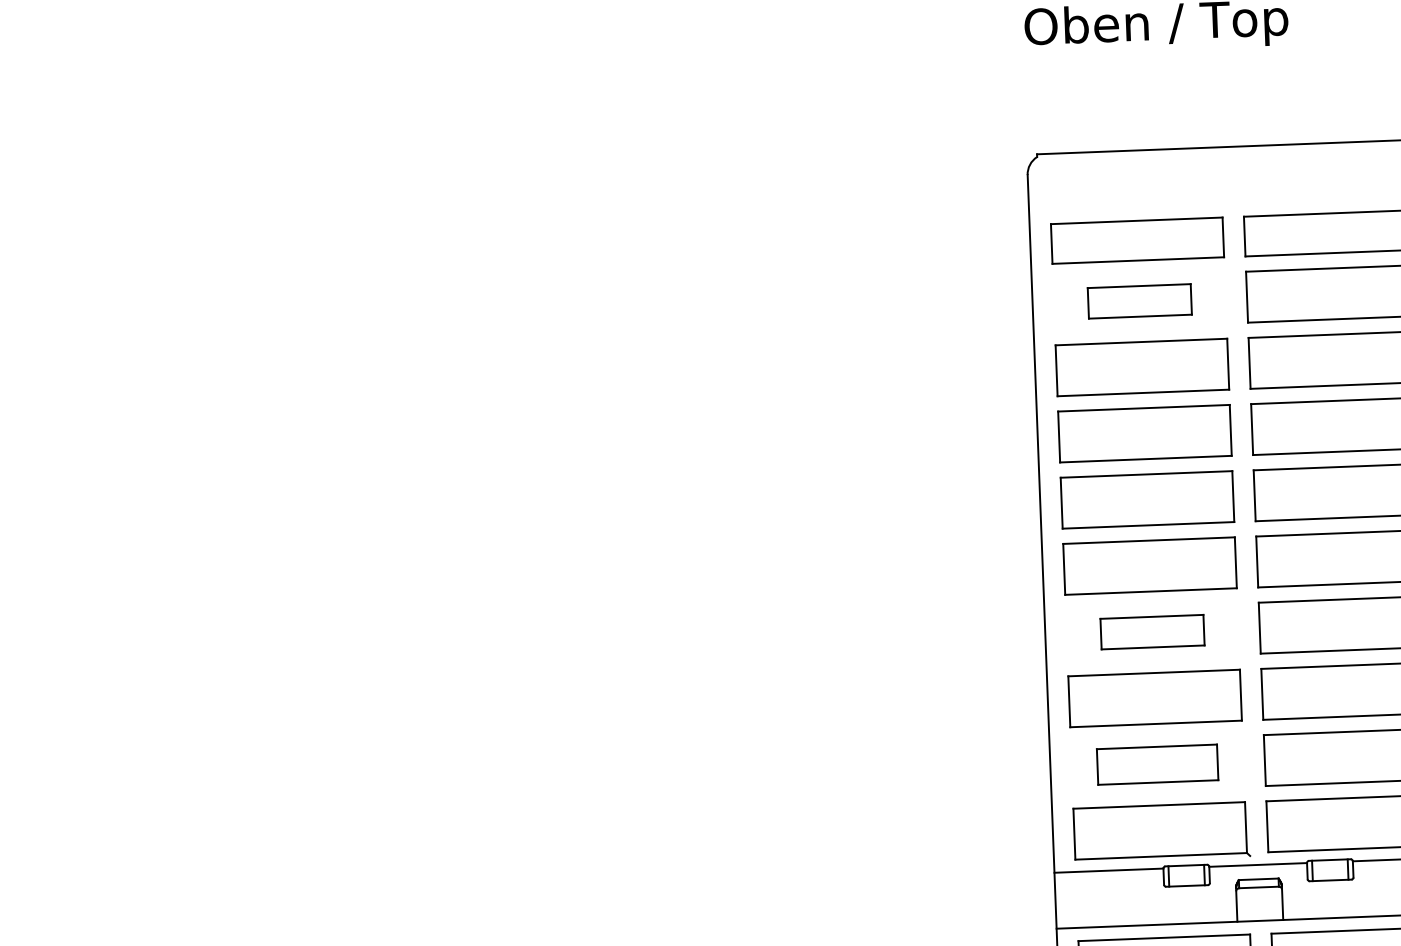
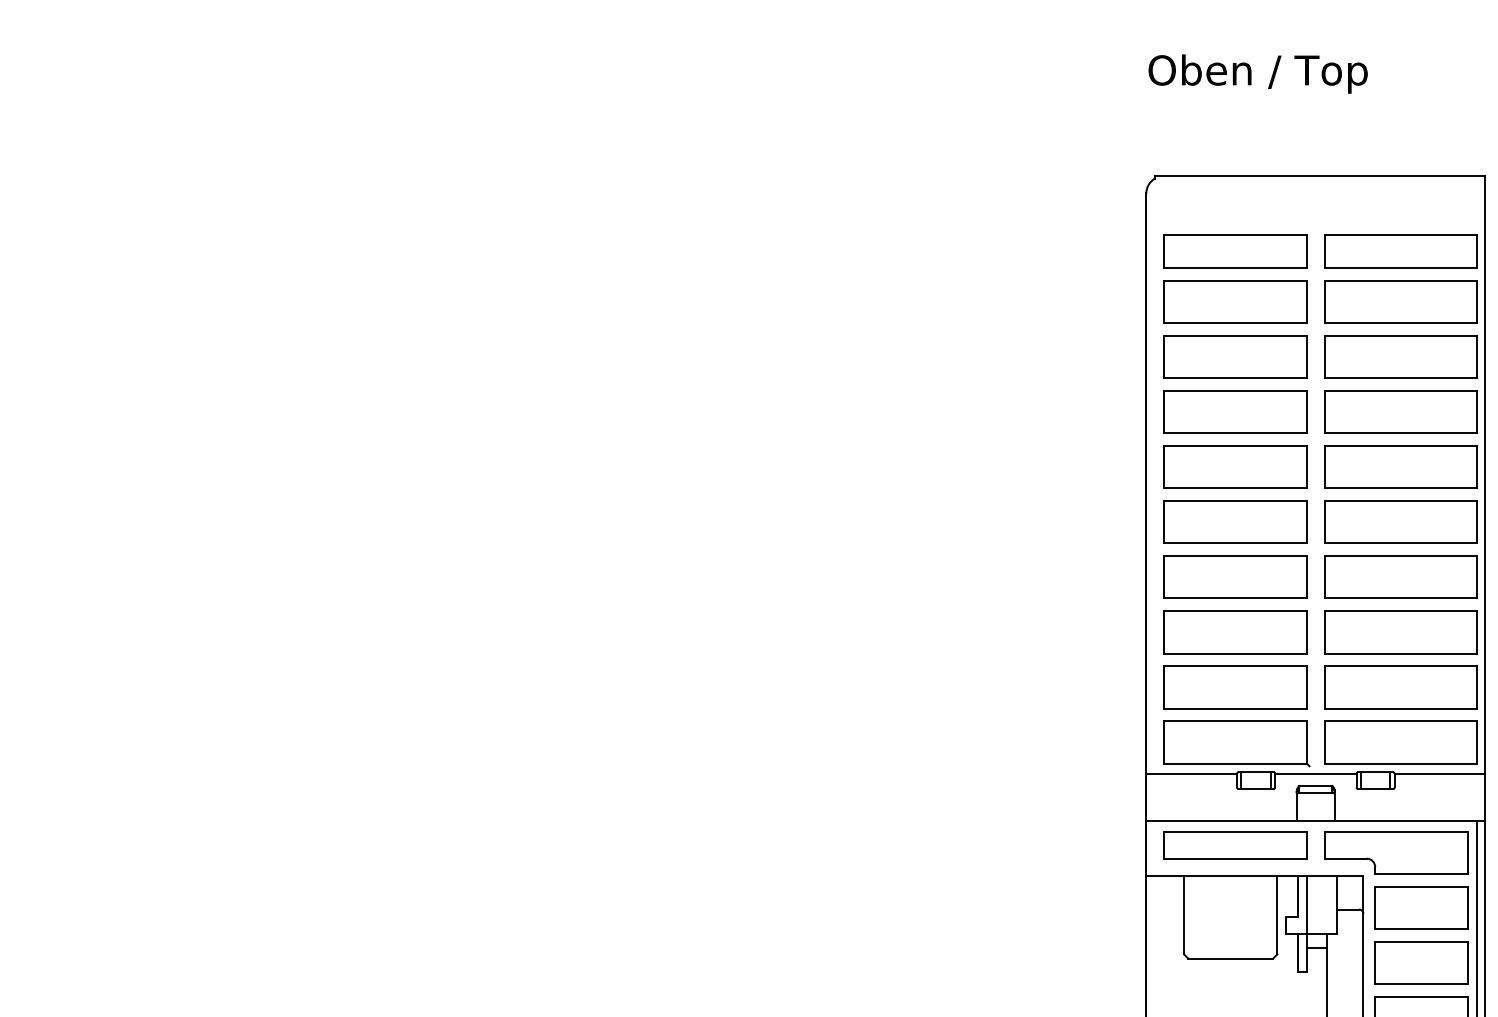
part: (1139, 300) -> (1235, 301), size x1.67
part: (1152, 631) -> (1235, 576), size x1.67
part: (1157, 764) -> (1235, 687), size x1.43

